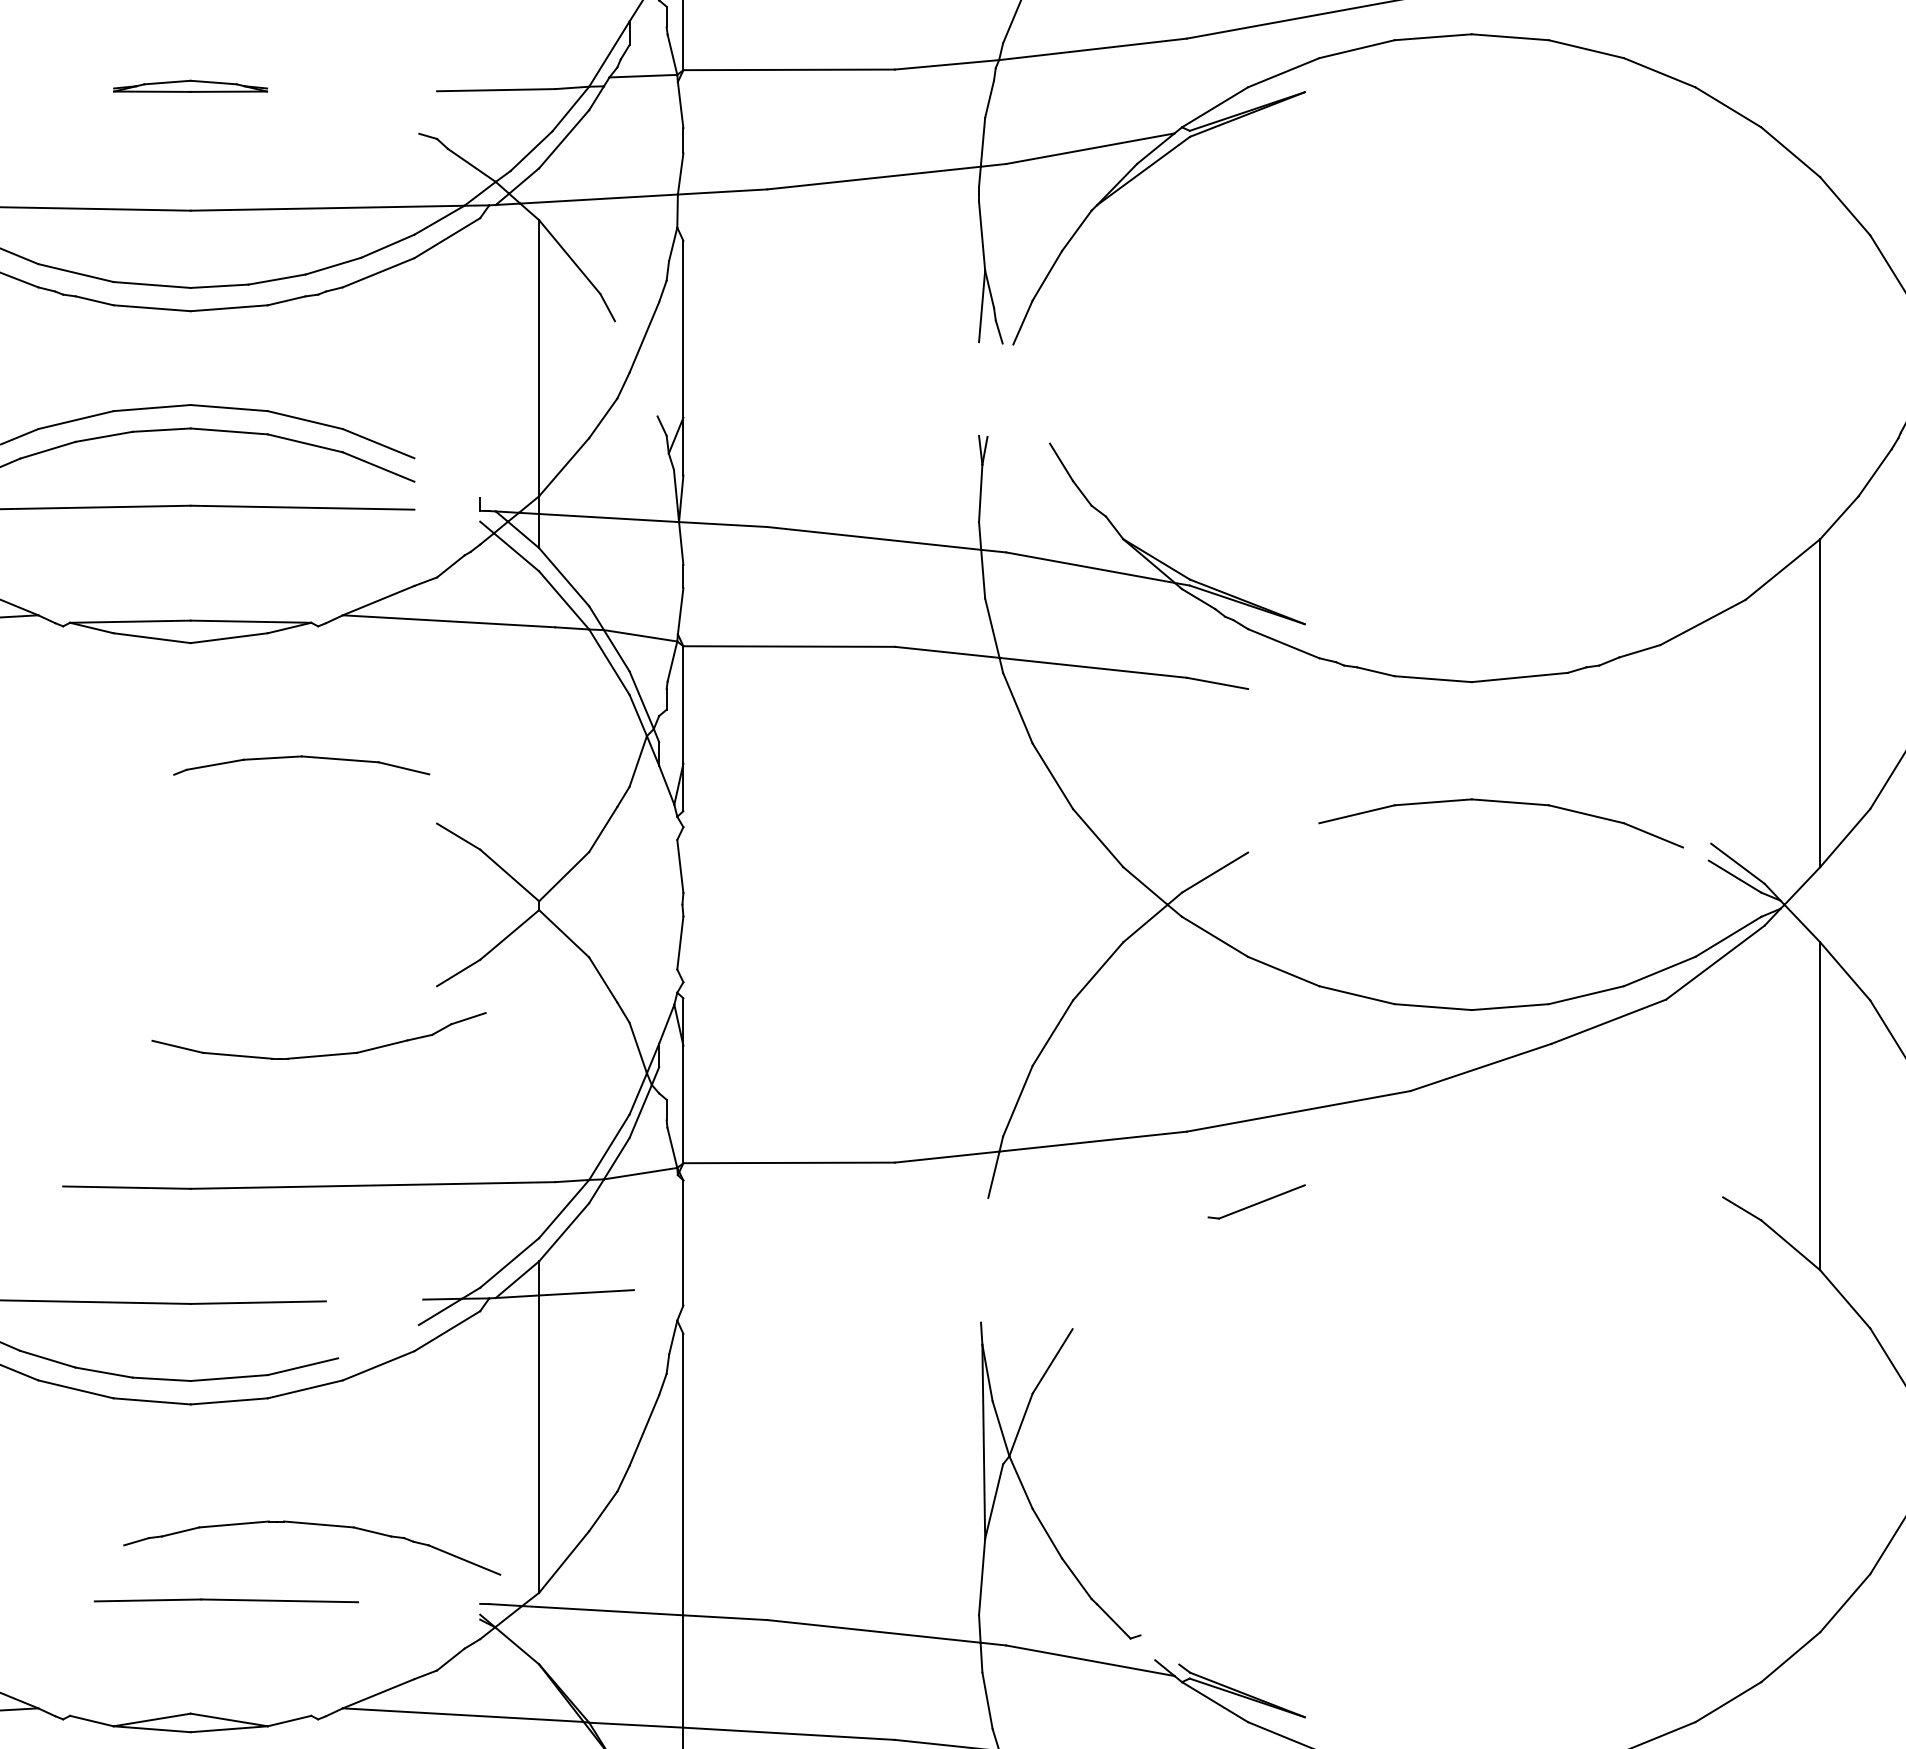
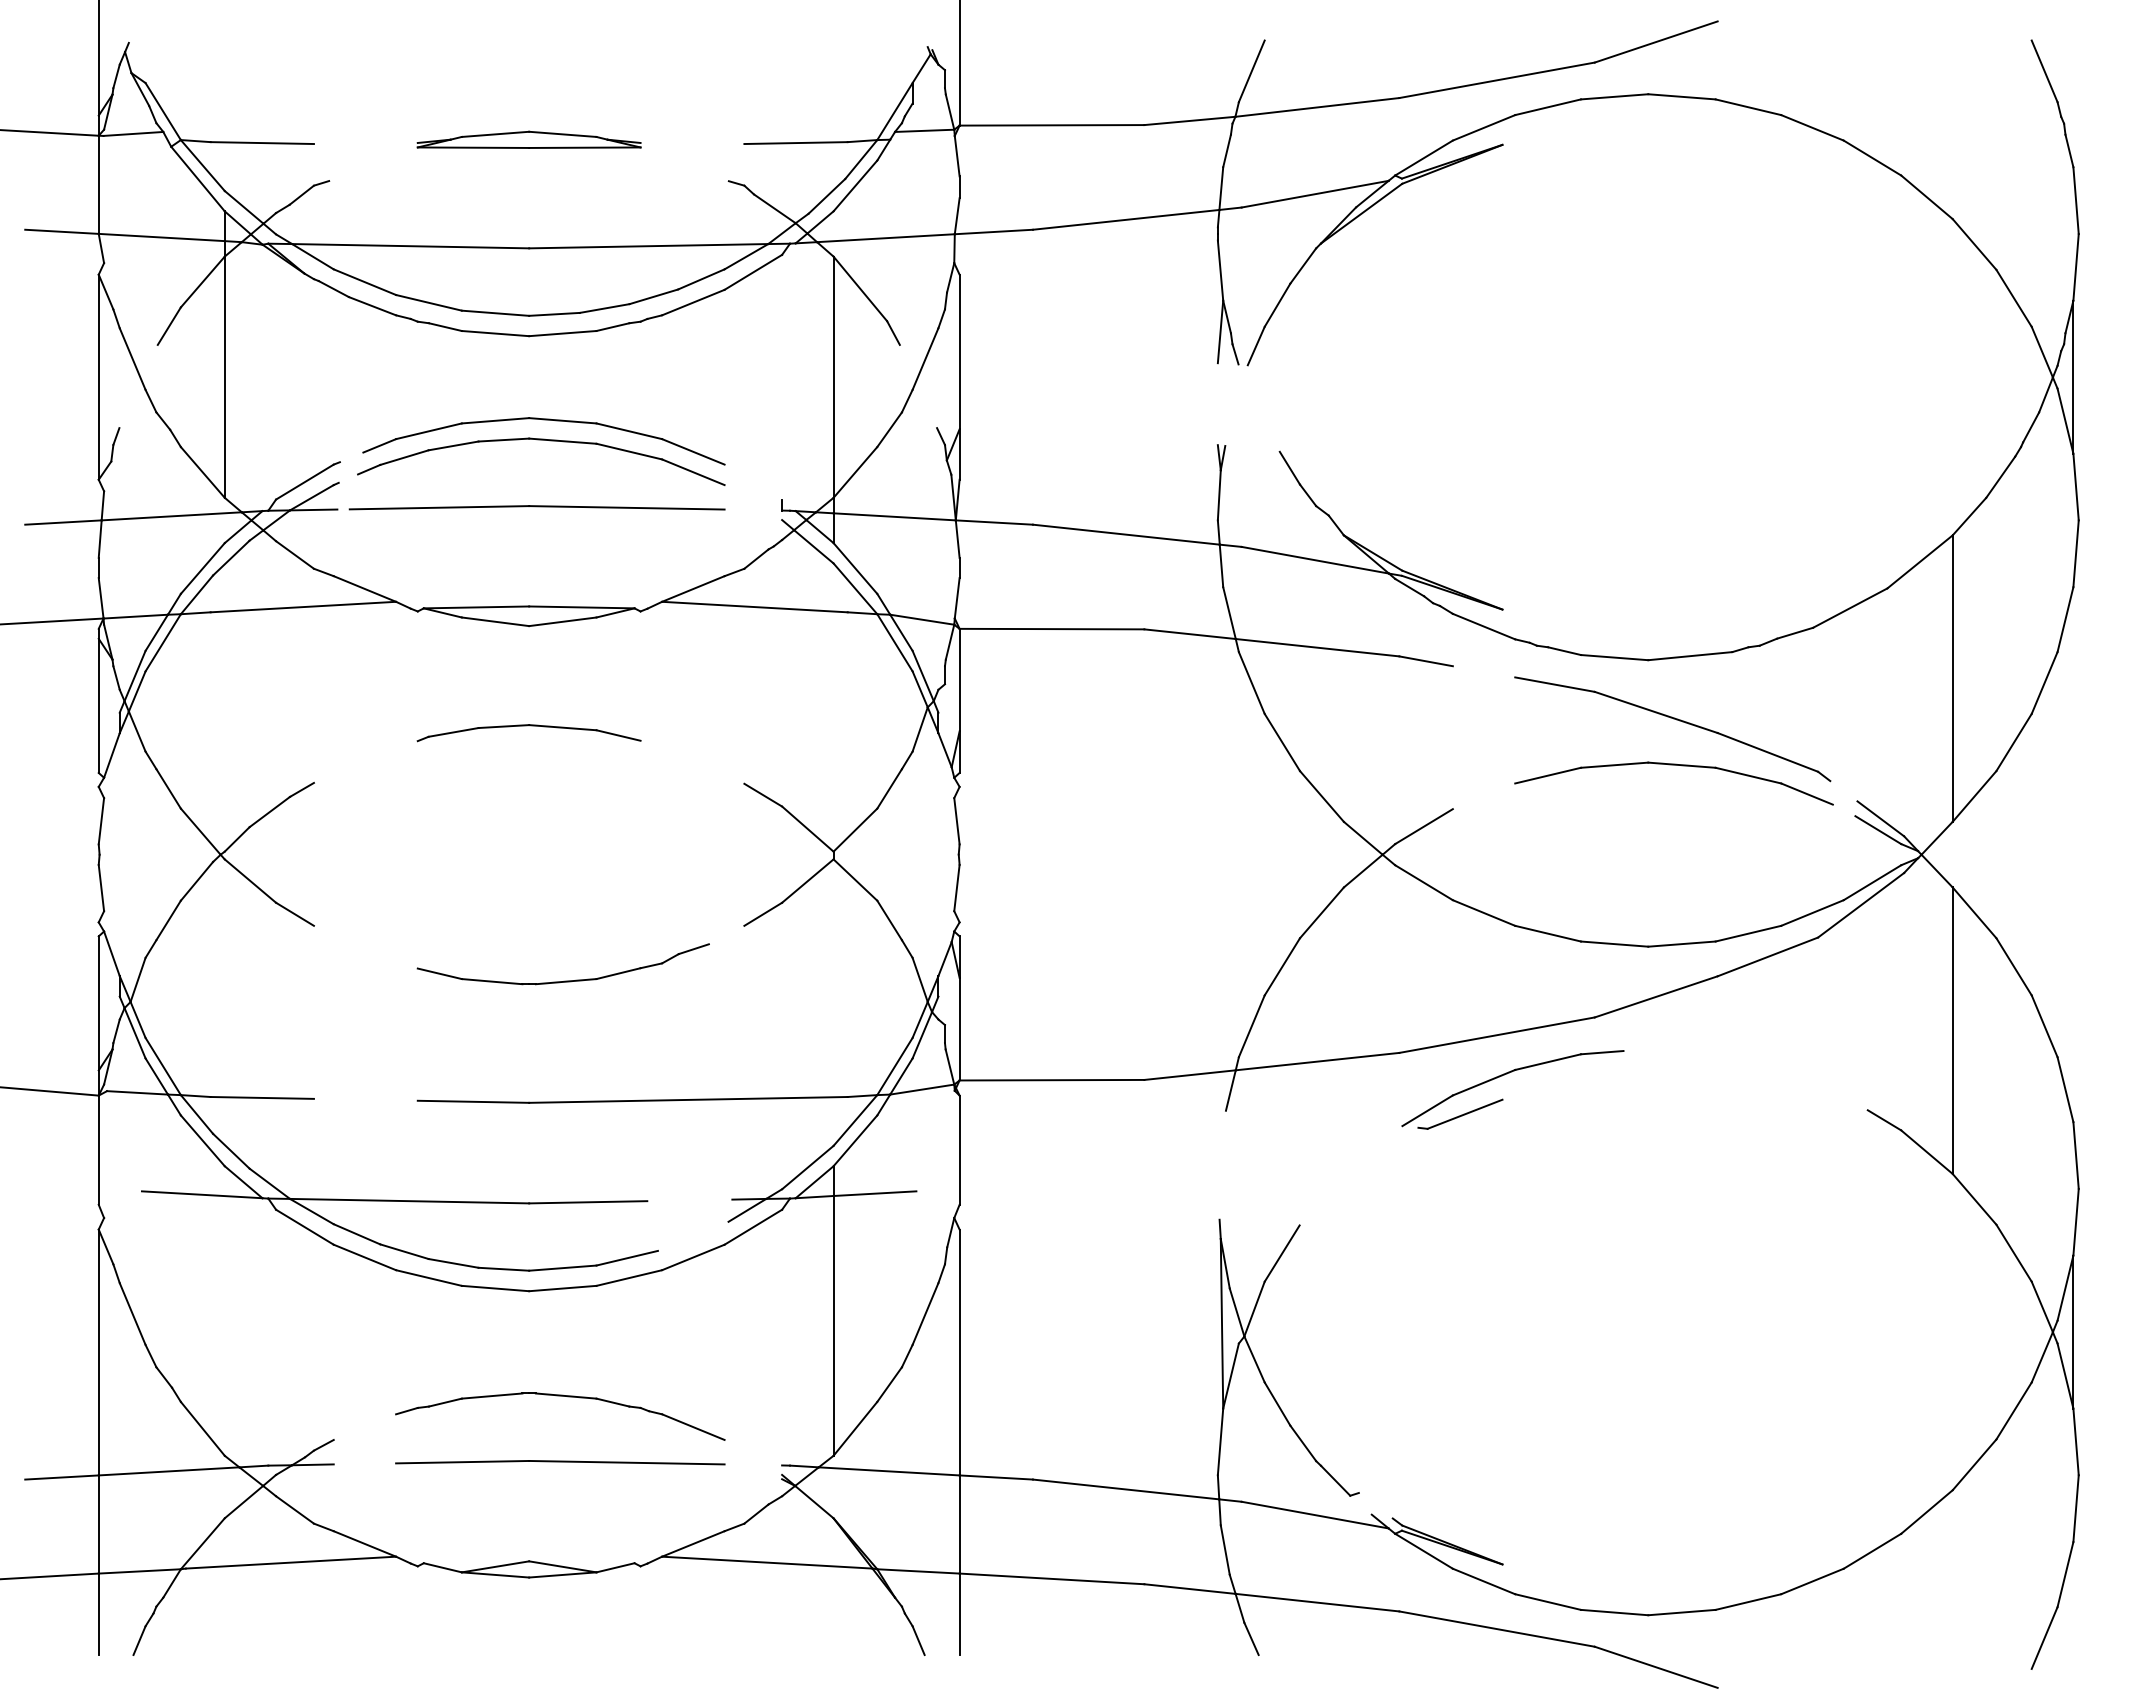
part: (189, 86) -> (528, 139), size x1.67
part: (1504, 751) -> (1676, 720), added
part: (299, 758) -> (527, 726), moved
part: (320, 1054) -> (564, 980), moved
part: (1310, 1156) -> (1507, 1074), added
part: (312, 1524) -> (560, 1396), moved
part: (226, 1600) -> (560, 1462), size x1.43

